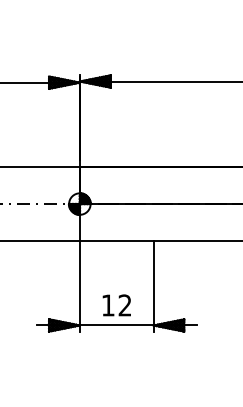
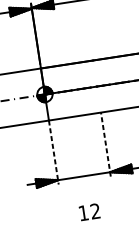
line: (153, 285) -> (105, 144), solid -> dashed
line: (79, 286) -> (53, 152), solid -> dashed
text: (116, 305) -> (89, 212), moved

